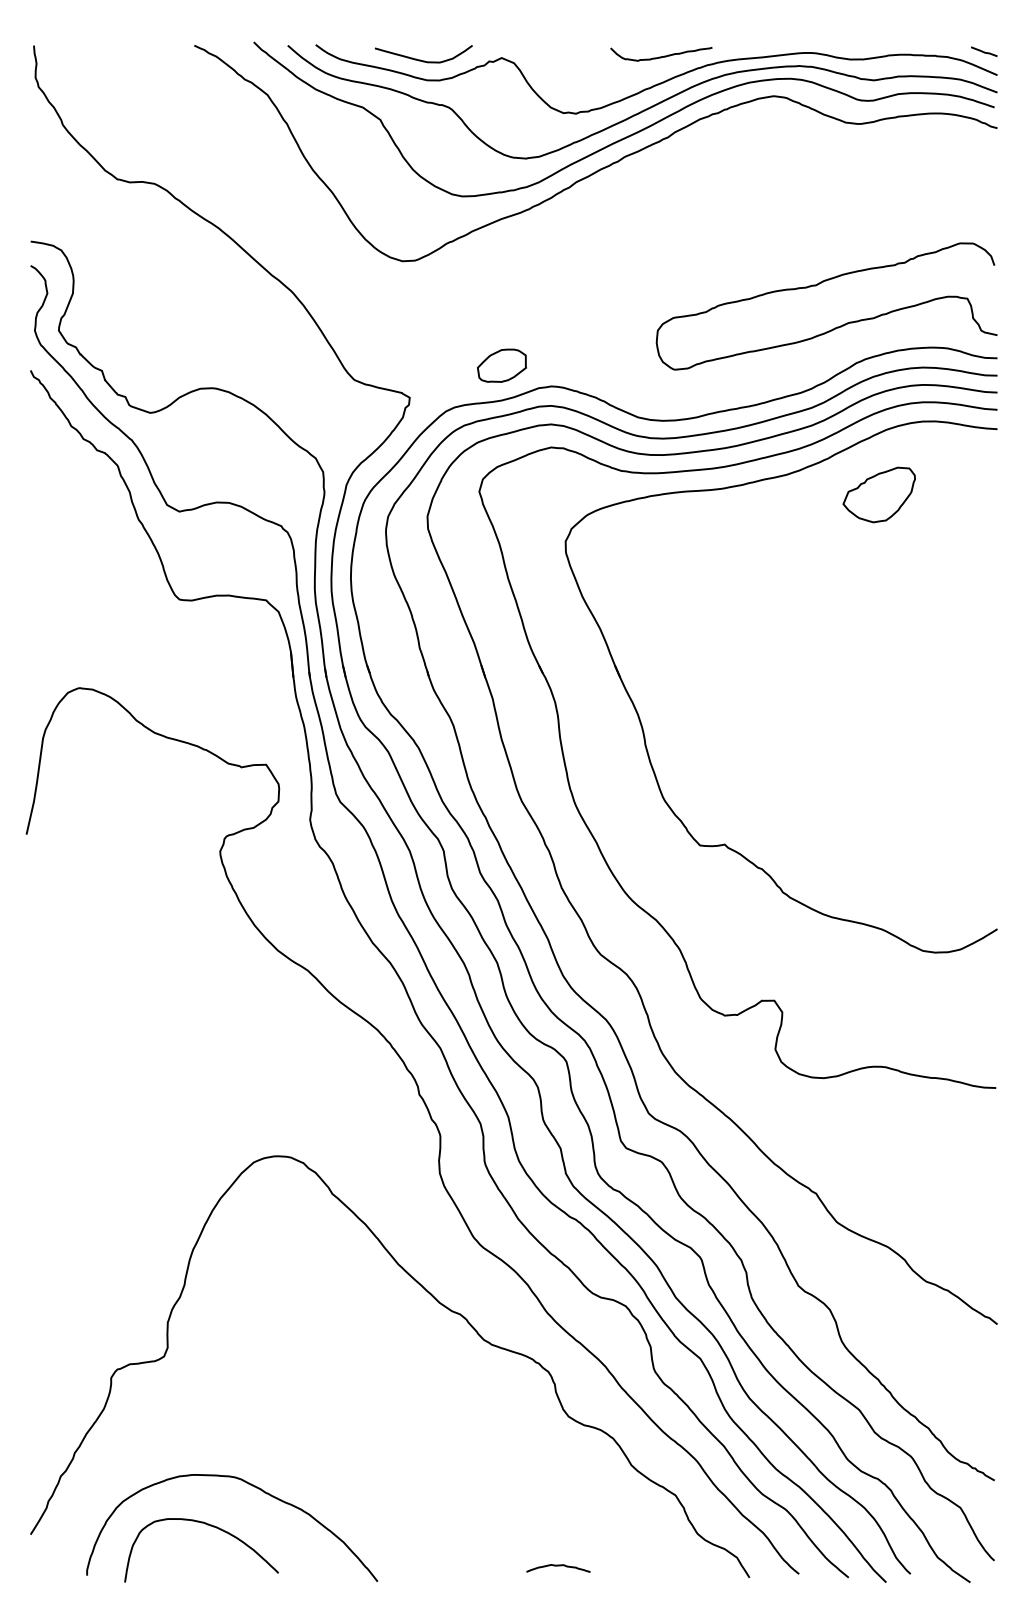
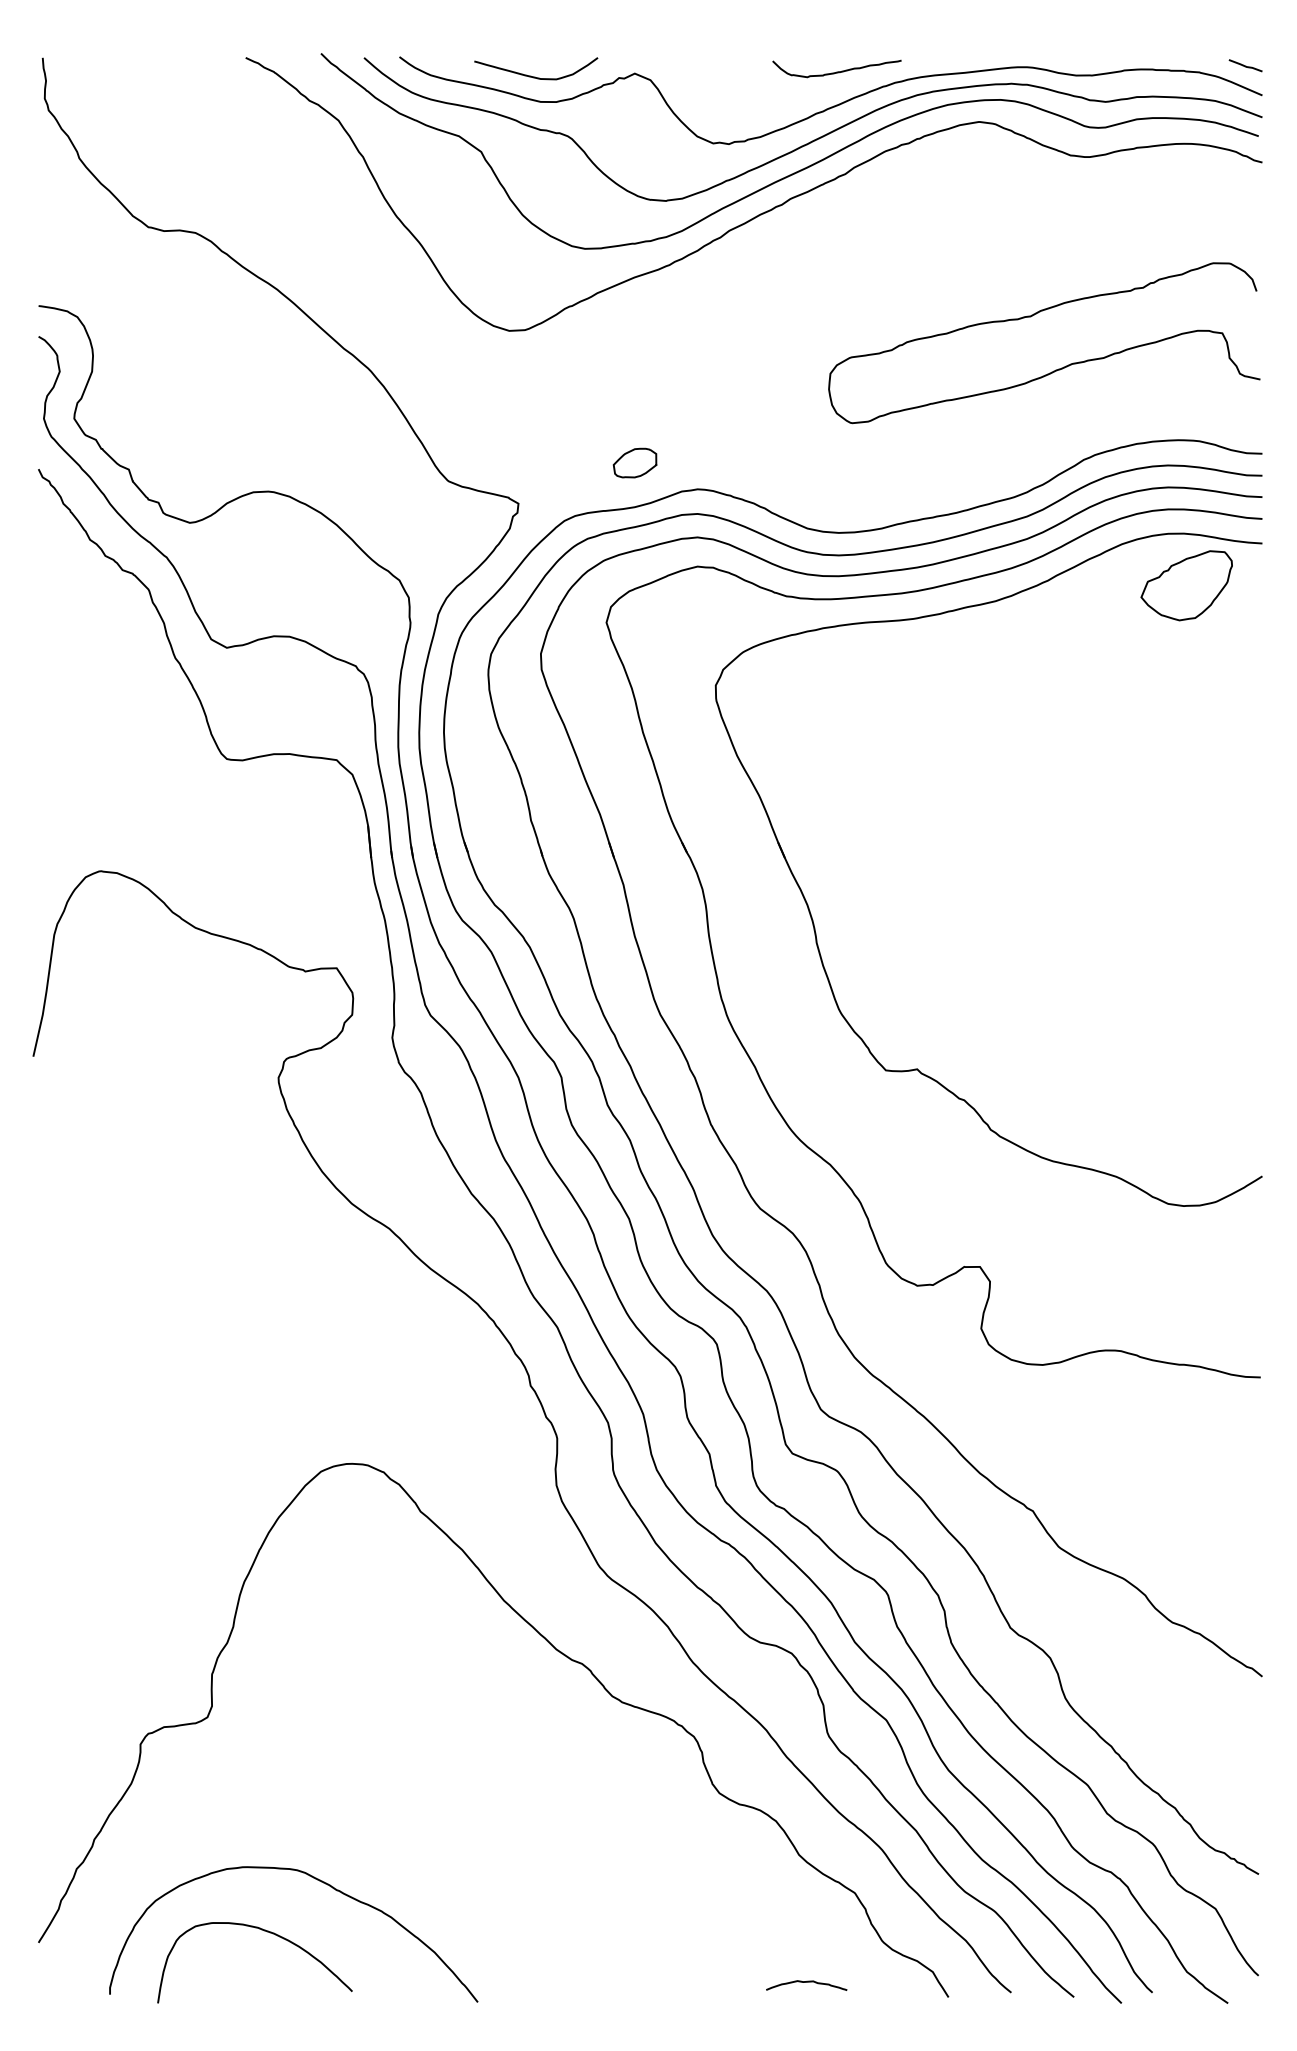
curve: (835, 327) -> (1055, 369), moved
part: (501, 365) -> (634, 462), size x0.7
part: (879, 494) -> (1186, 585), moved
curve: (558, 1566) -> (806, 1982), moved

